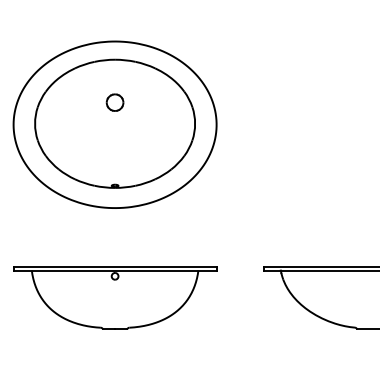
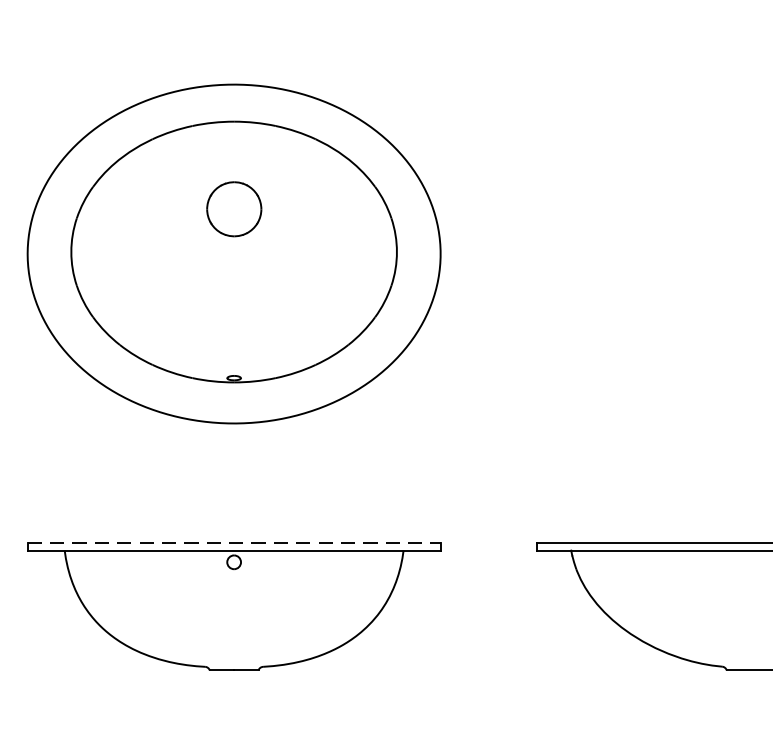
part: (114, 102) -> (232, 208), size x1.6
line: (115, 266) -> (234, 542), solid -> dashed

